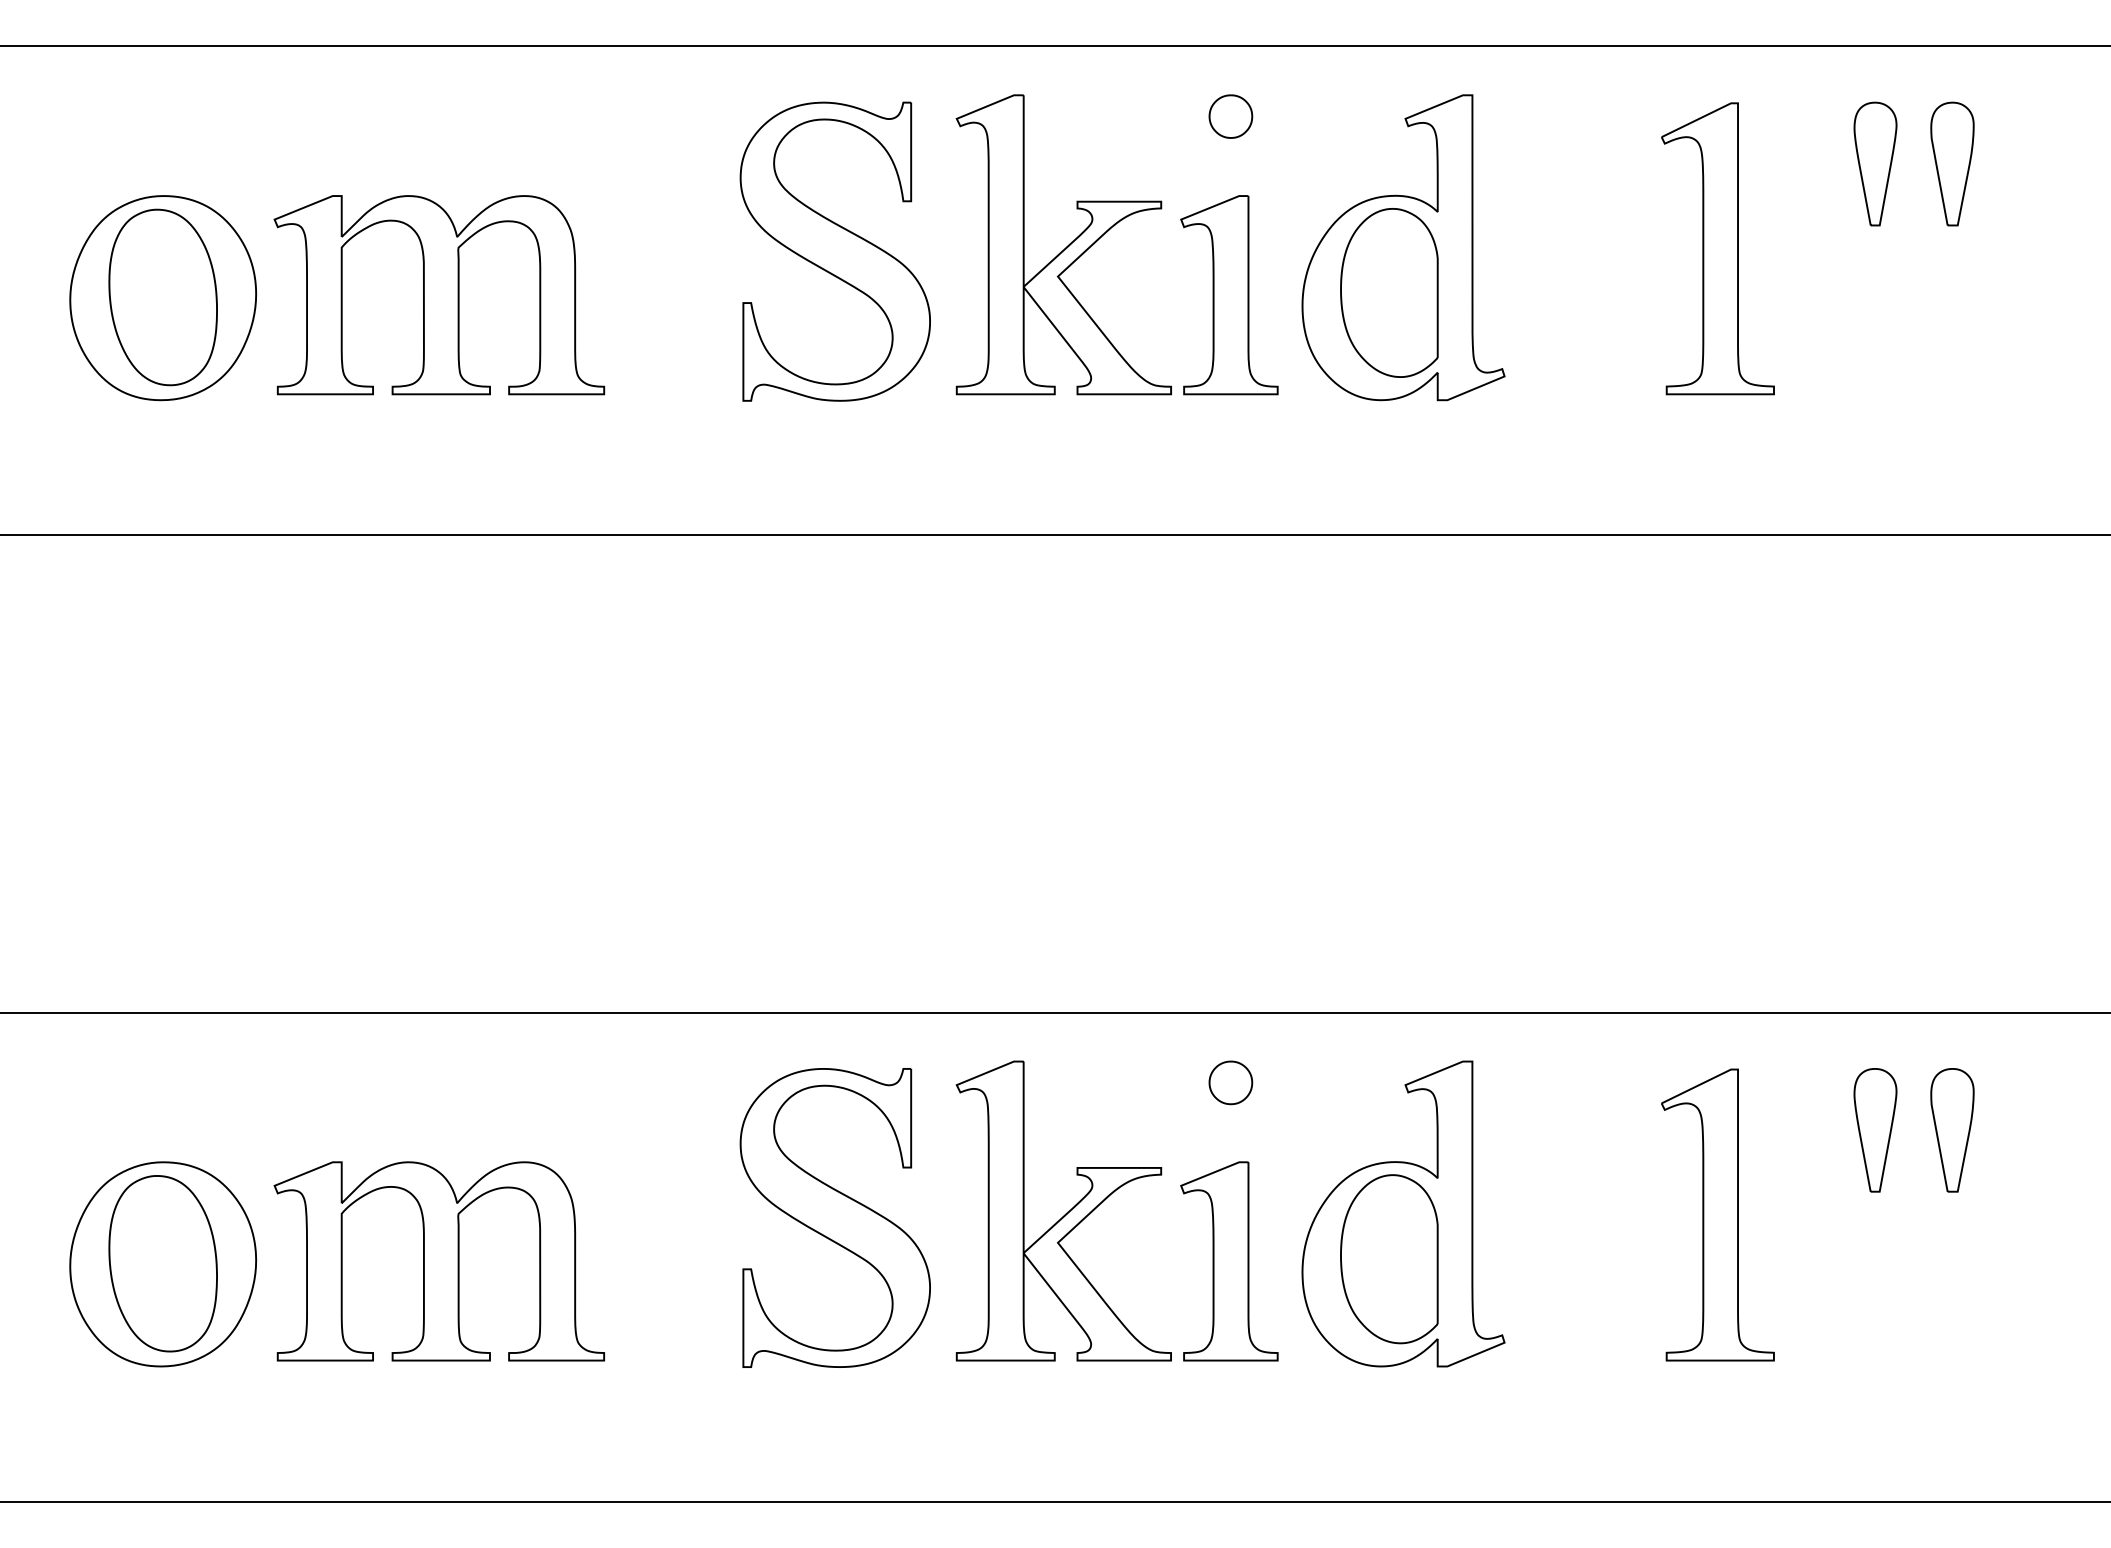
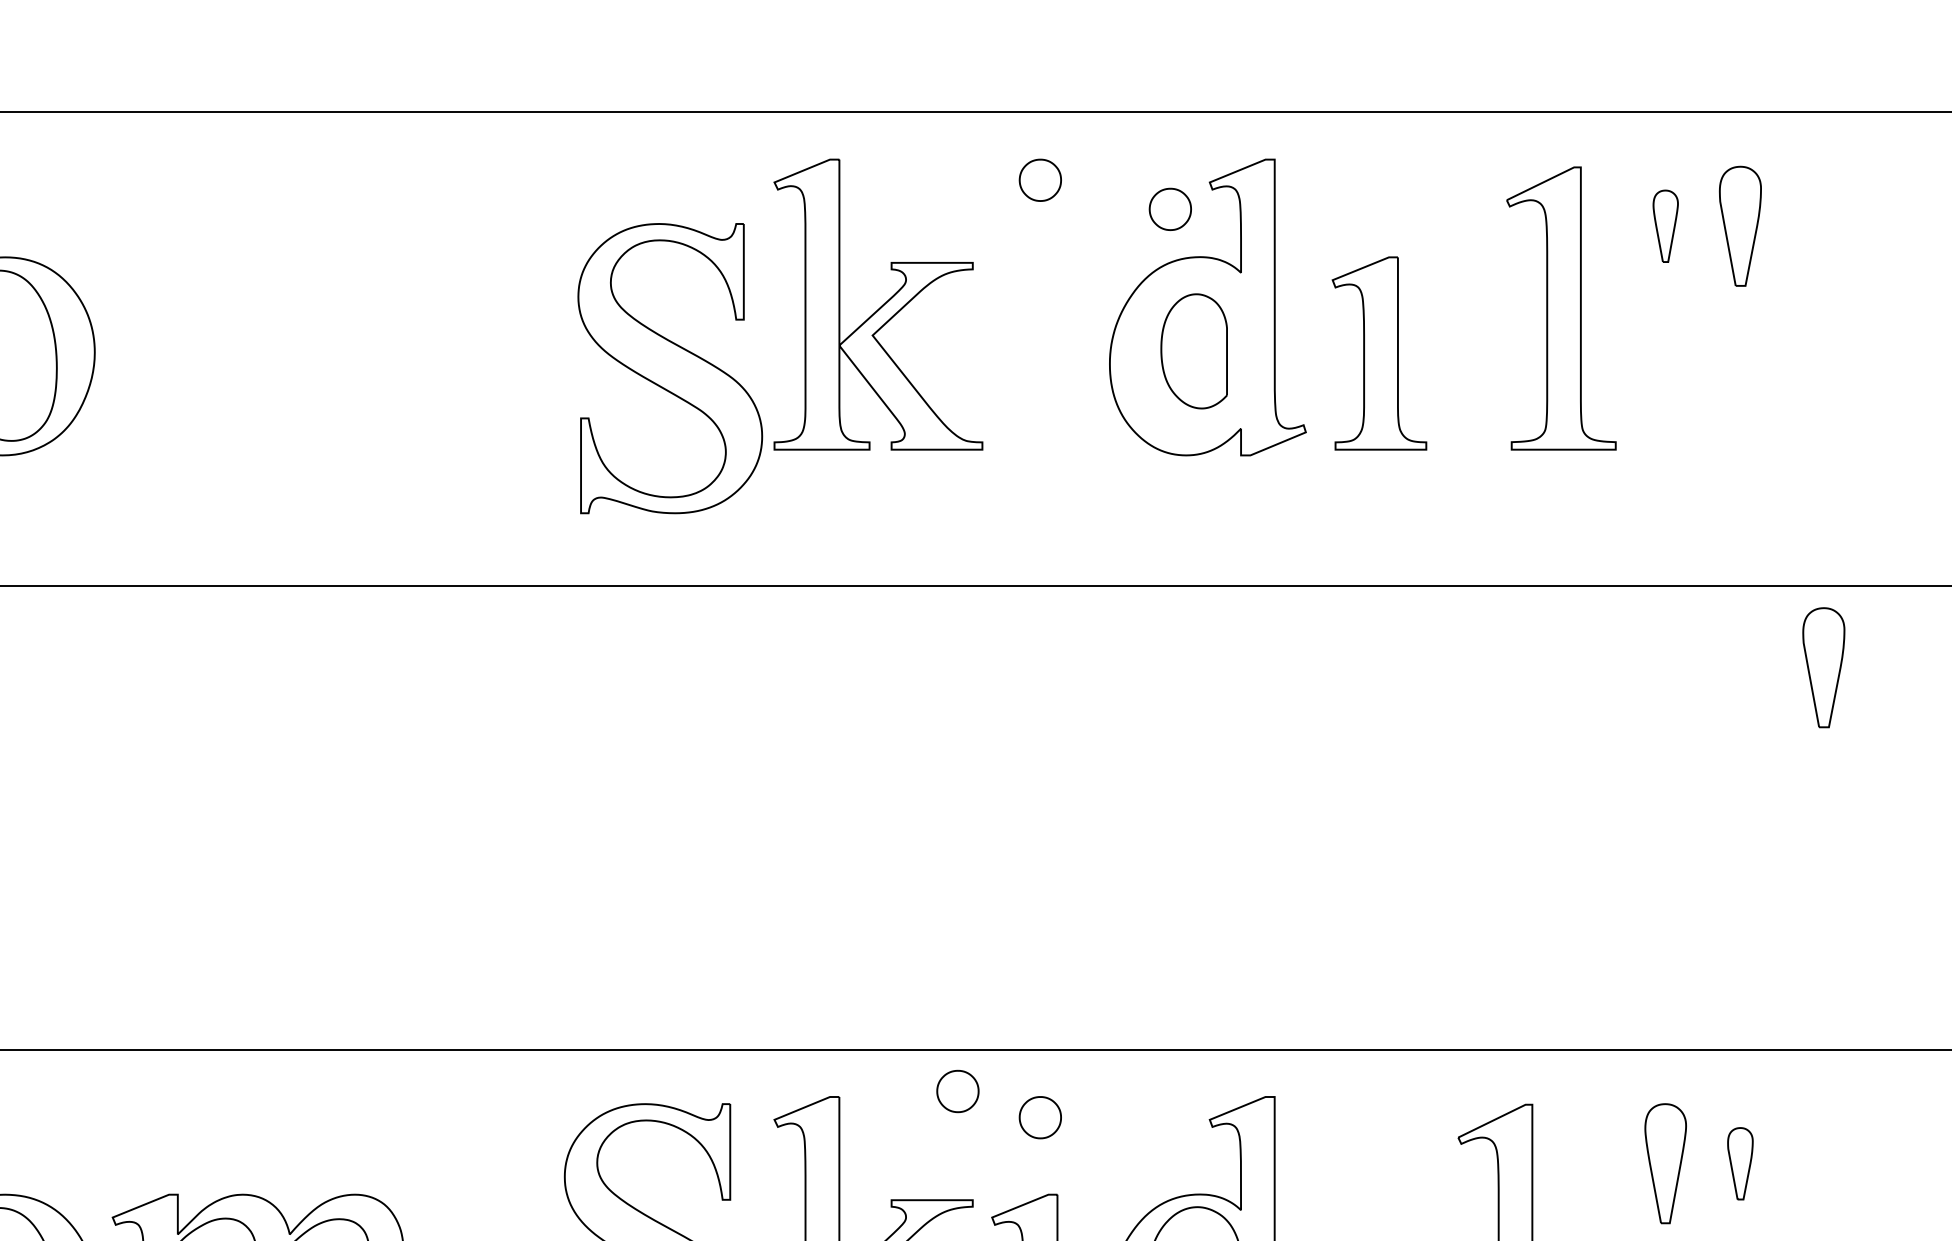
part: (1364, 146) -> (1170, 209), added
part: (1875, 163) -> (1665, 225), size x0.6
part: (1717, 248) -> (1560, 308), moved
part: (834, 251) -> (669, 368), moved
part: (1389, 292) -> (1194, 350), size x0.7
part: (439, 295) -> (272, 353), removed
part: (1229, 295) -> (1379, 353), moved
part: (2038, 618) -> (1823, 667), added
part: (1145, 1055) -> (957, 1091), added
part: (1952, 1130) -> (1740, 1163), size x0.6

